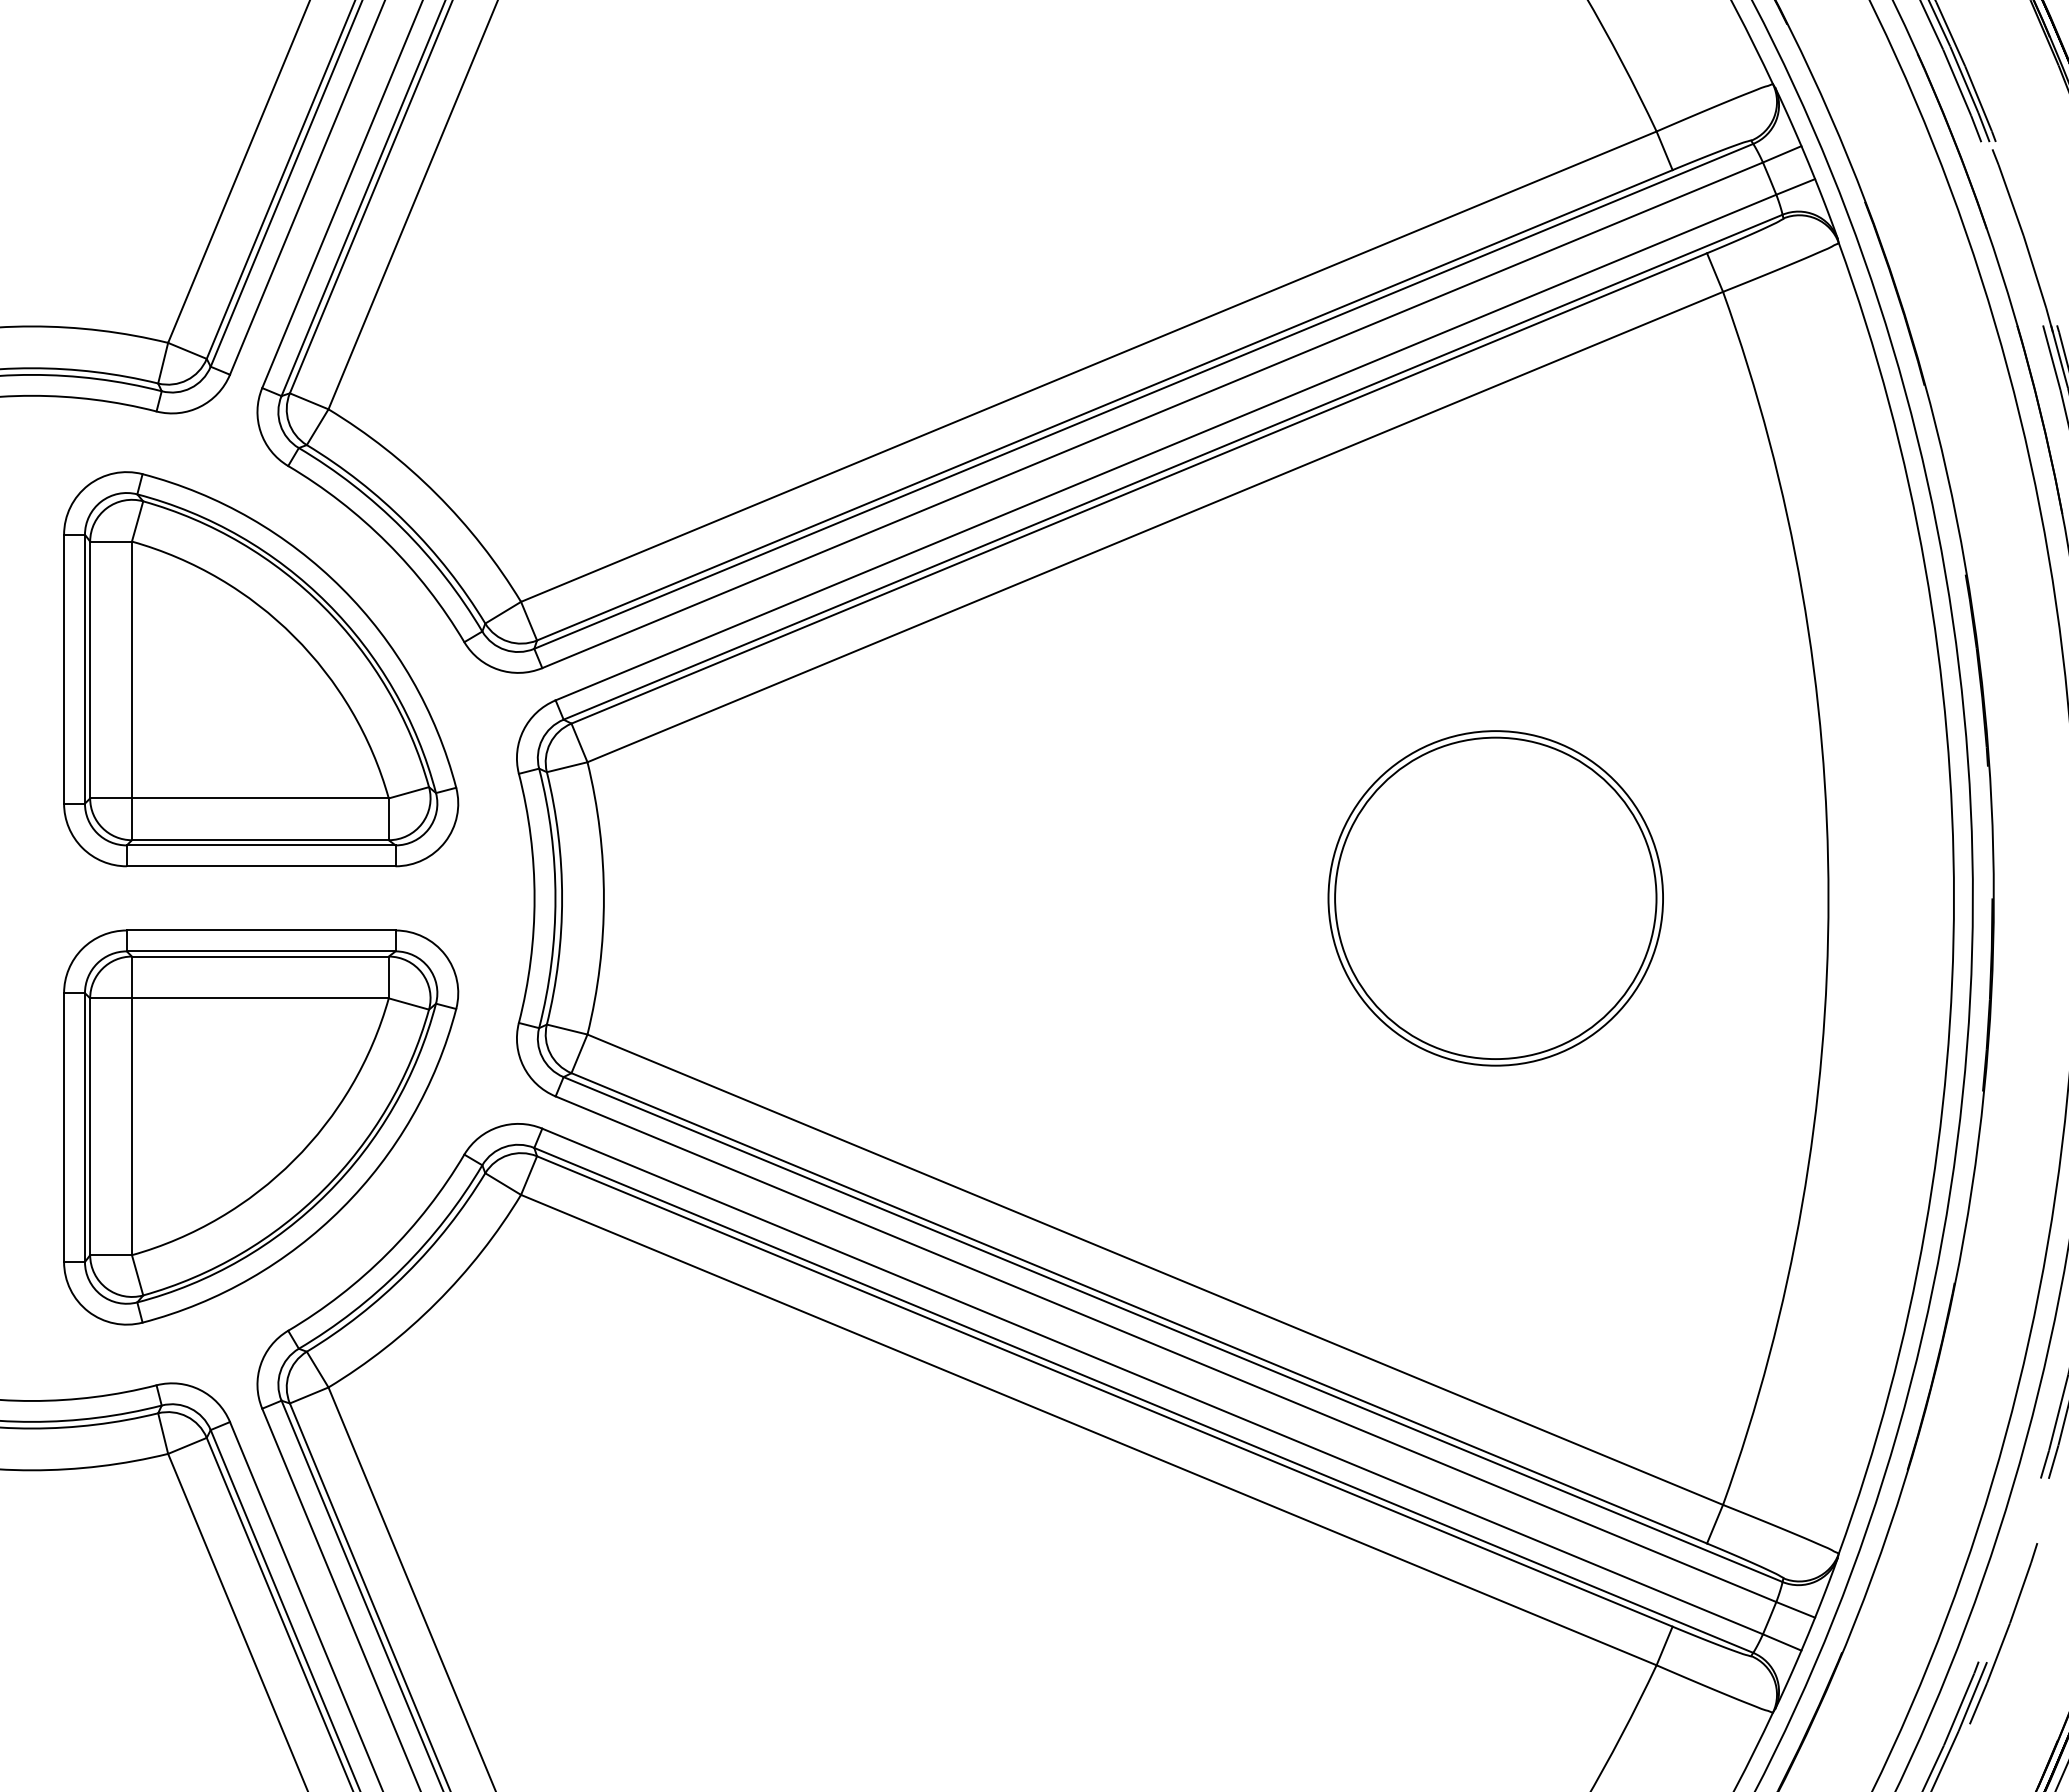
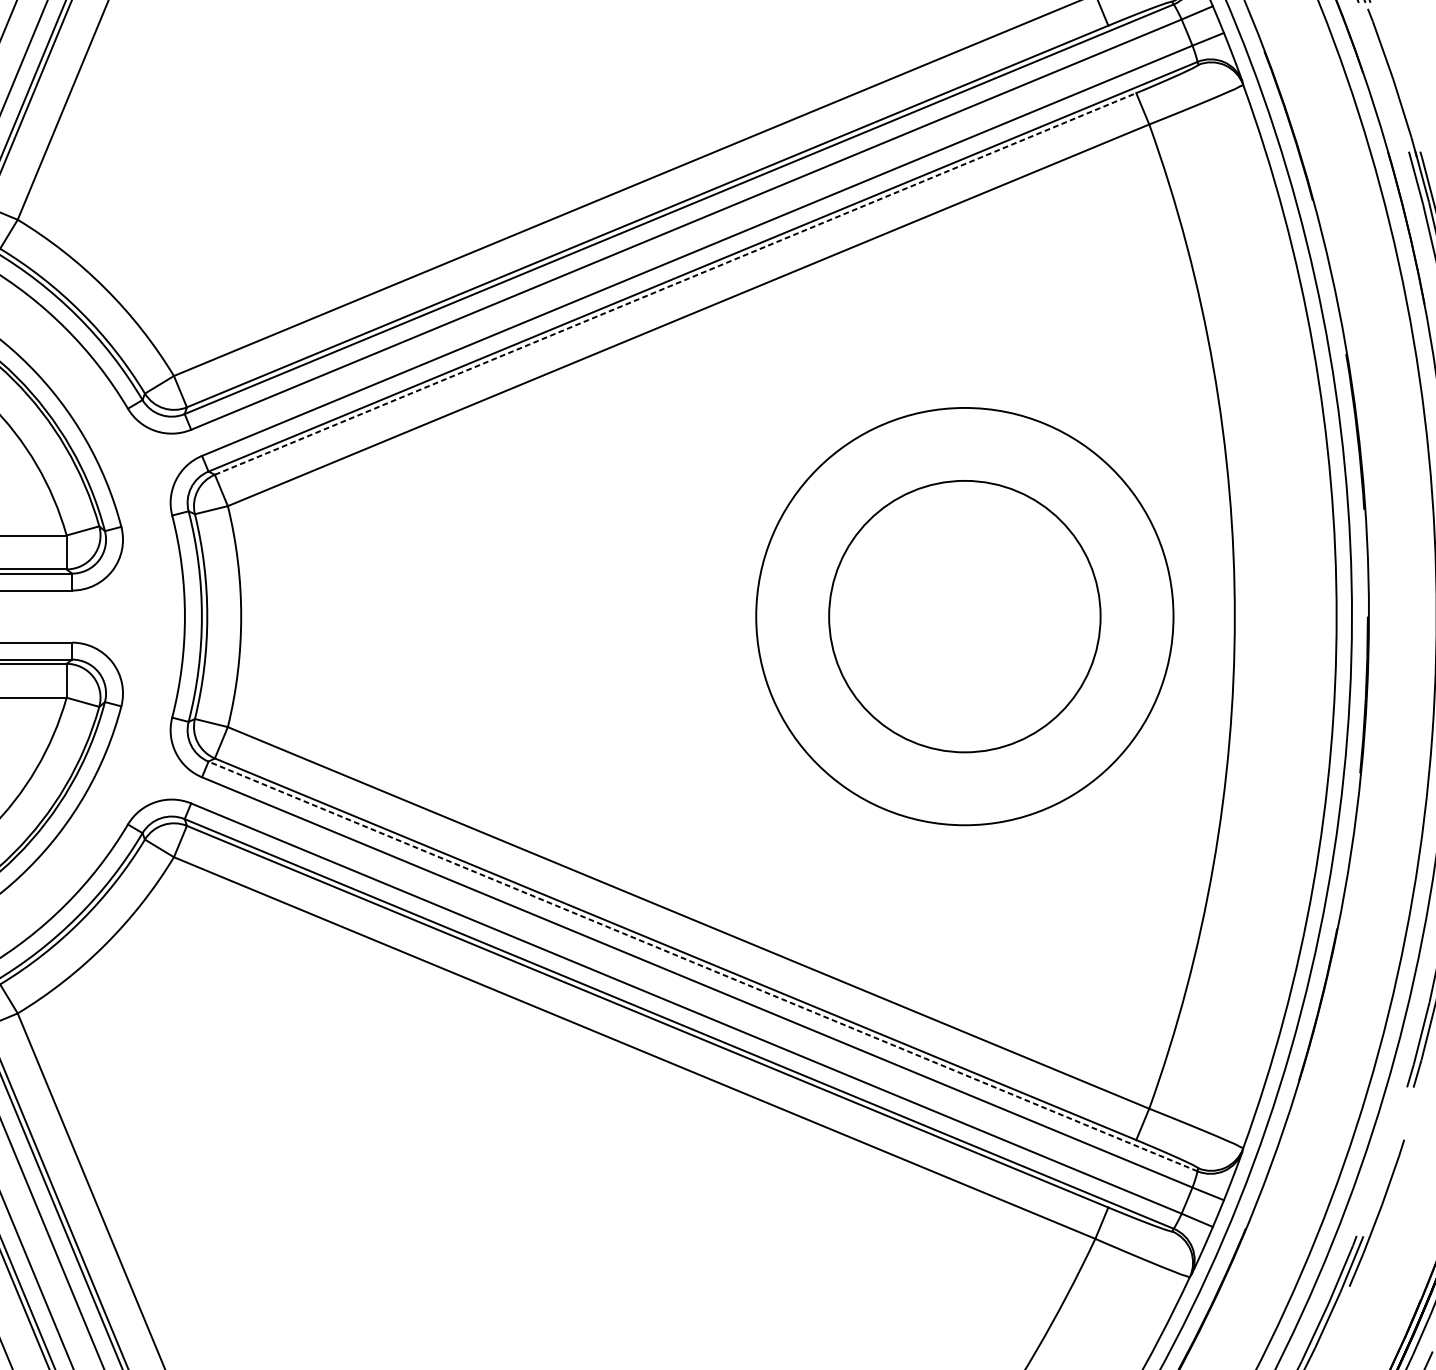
line: (1139, 488) -> (675, 284), solid -> dashed
circle: (1495, 898) -> (964, 616), size x1.6
line: (1173, 1329) -> (703, 966), solid -> dashed

